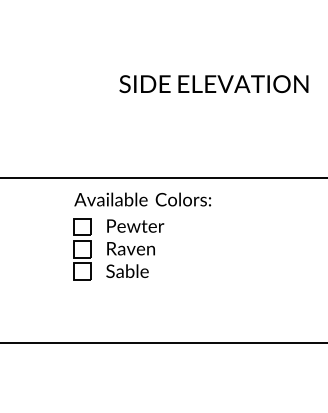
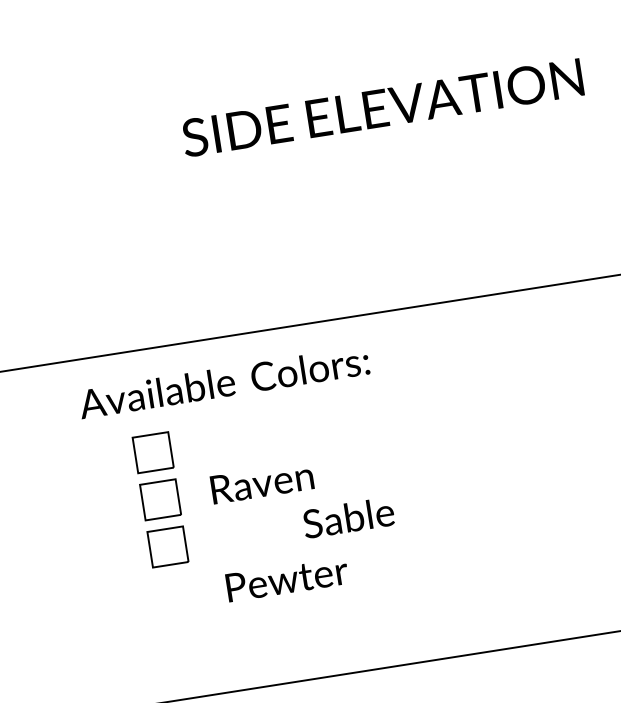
text: (142, 199) -> (223, 382), moved
text: (135, 225) -> (286, 577), moved
text: (127, 270) -> (348, 516), moved

